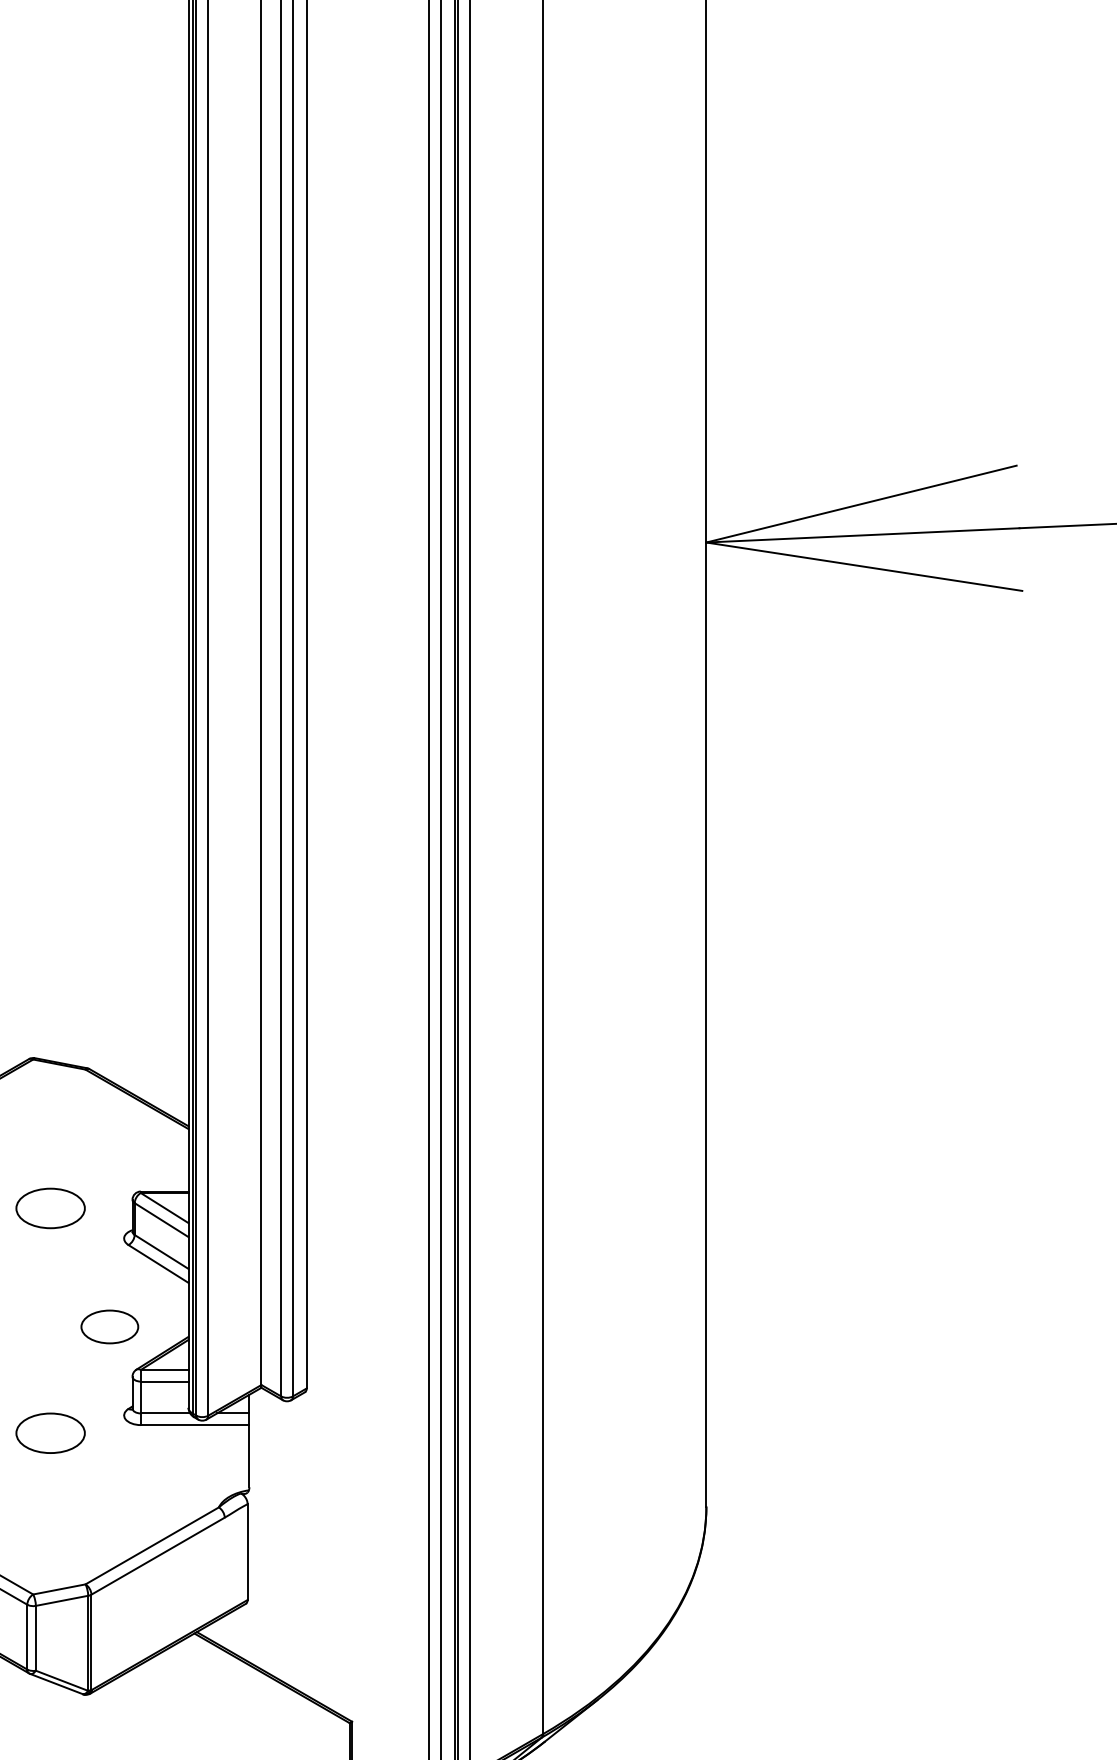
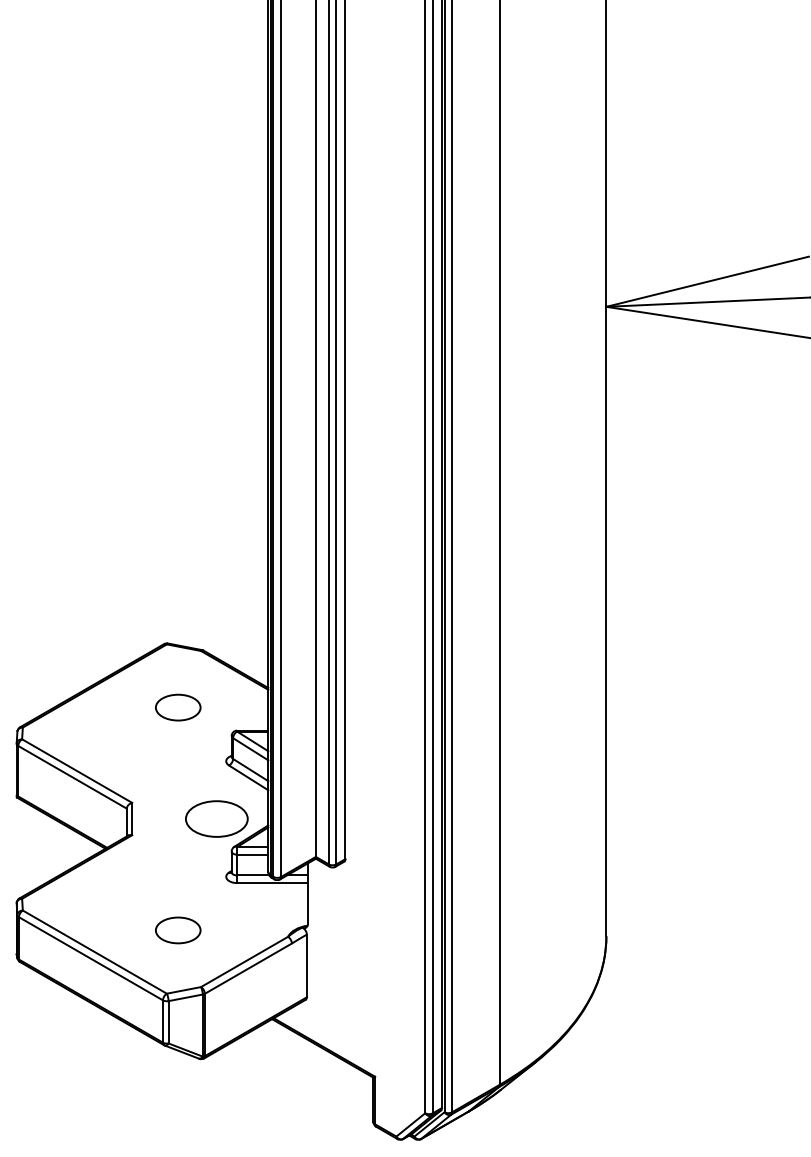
part: (51, 1208) -> (178, 707), moved
part: (109, 1326) -> (216, 818), size x1.67
part: (51, 1433) -> (178, 930), moved

